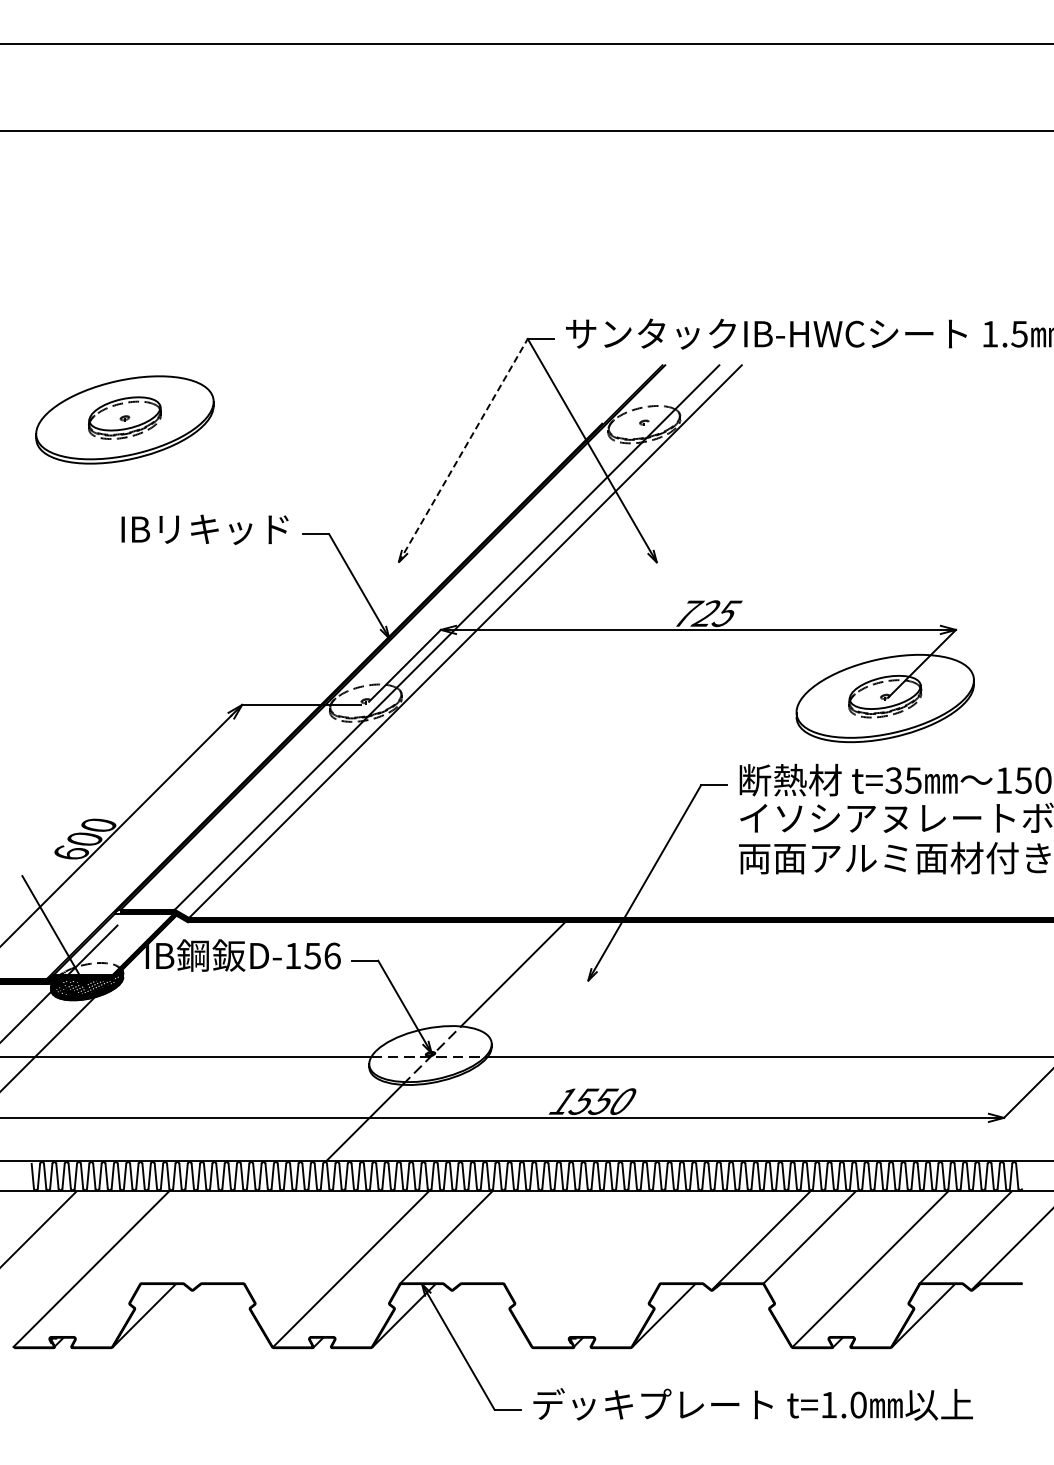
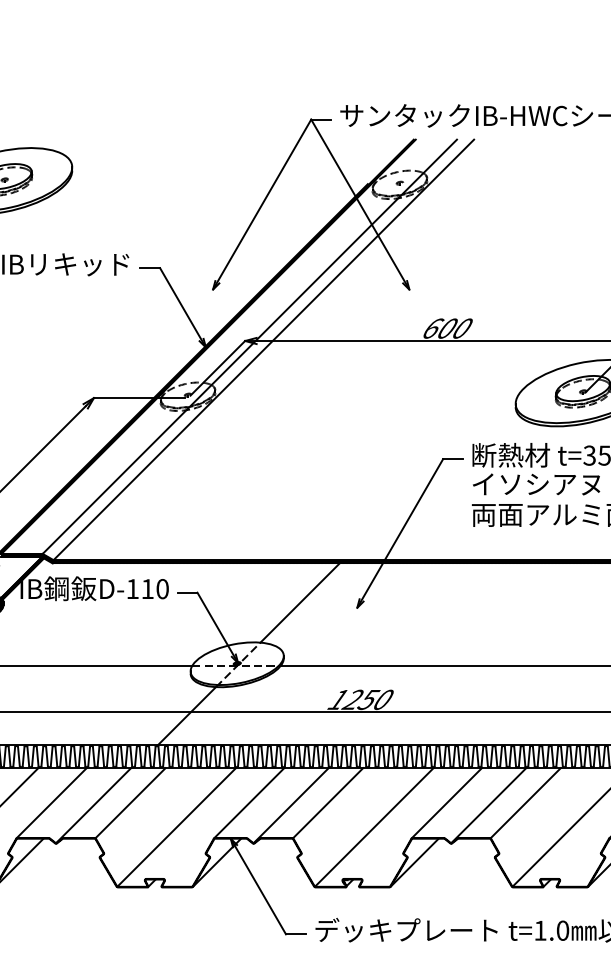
line: (463, 450) -> (262, 204), dashed -> solid
text: (708, 613) -> (448, 328), 725 -> 600
text: (322, 955) -> (155, 588), D-156 -> D-110
text: (582, 1101) -> (352, 699), 1550 -> 1250
line: (186, 1237) -> (51, 803), added
line: (290, 1237) -> (130, 803), added
line: (549, 1237) -> (327, 803), added
line: (705, 1237) -> (446, 803), added
line: (241, 1240) -> (93, 805), added
line: (501, 1240) -> (291, 805), added
line: (610, 1269) -> (374, 827), added

